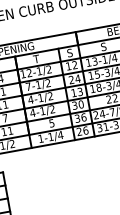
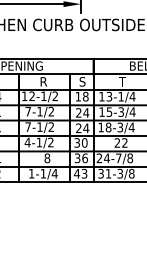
text: (103, 46) -> (122, 81), S -> T
text: (36, 58) -> (43, 81), T -> R
text: (74, 65) -> (85, 96), 12 -> 18
text: (77, 92) -> (82, 128), 13 -> 24
text: (31, 99) -> (28, 126), 4-1/2 -> 7-1/2
text: (52, 123) -> (47, 158), 5 -> 8
text: (82, 131) -> (80, 173), 26 -> 43

